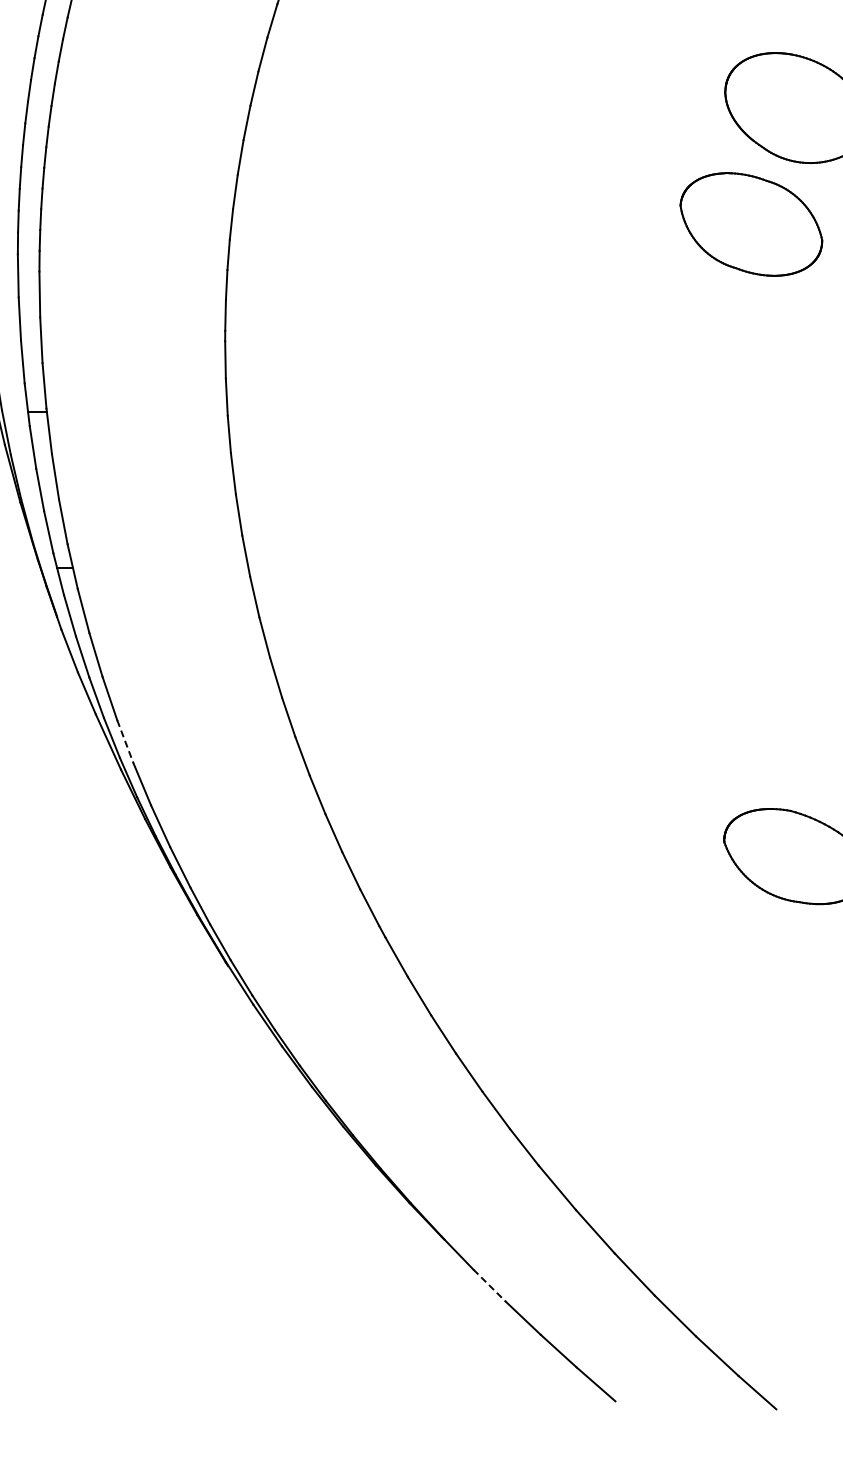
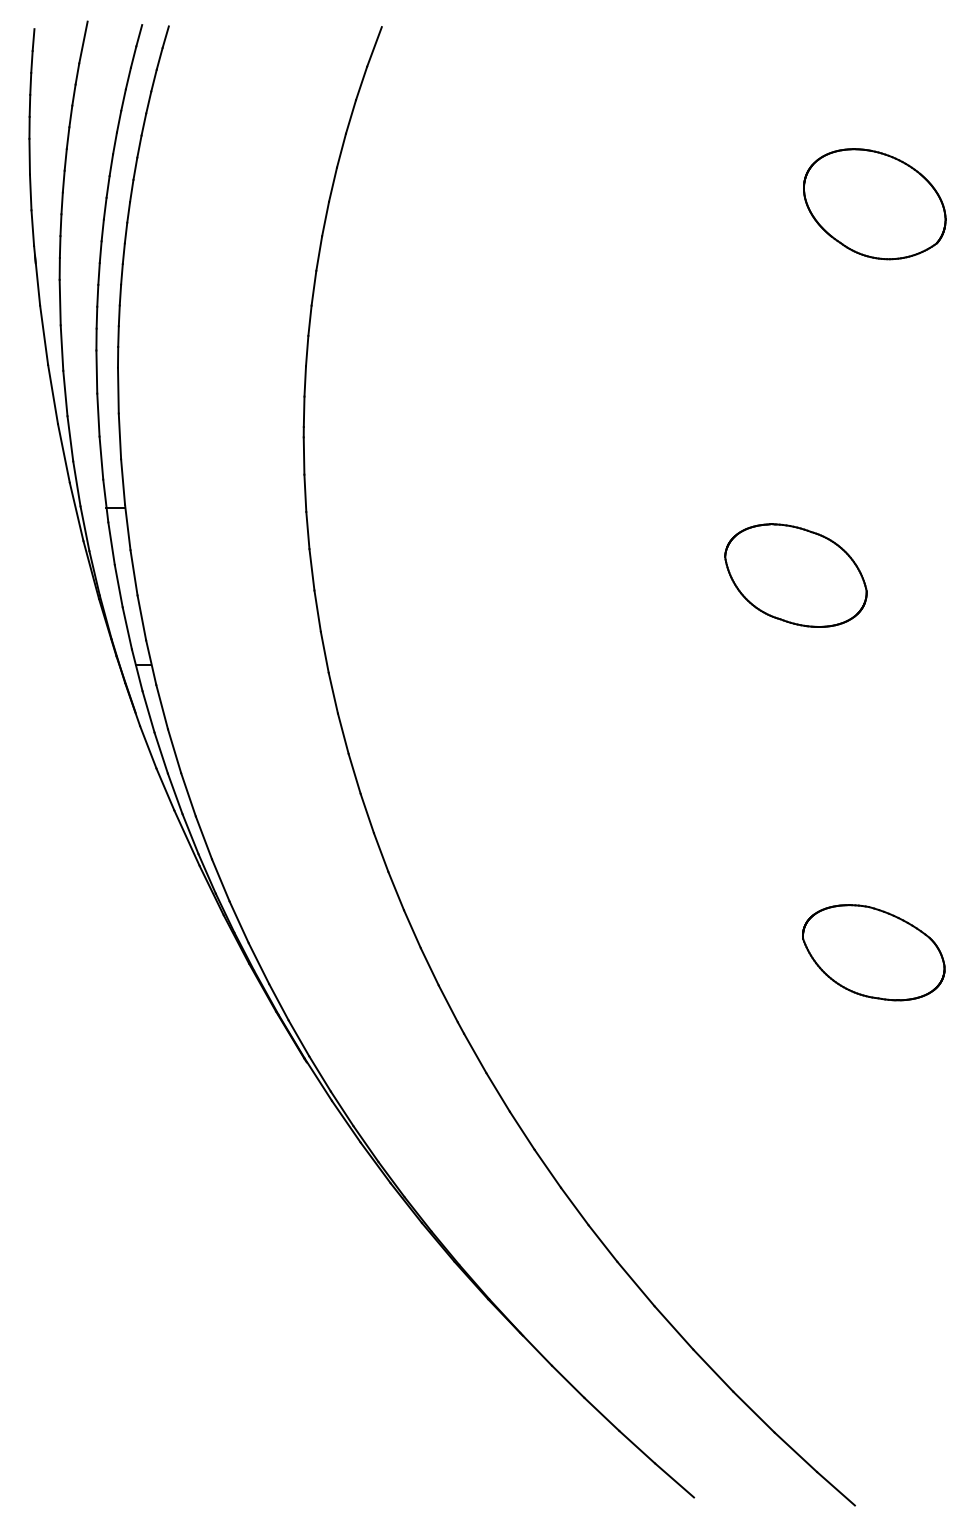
part: (750, 224) -> (795, 575), moved
line: (124, 741) -> (203, 837), dashed -> solid
line: (489, 1285) -> (568, 1381), dashed -> solid

